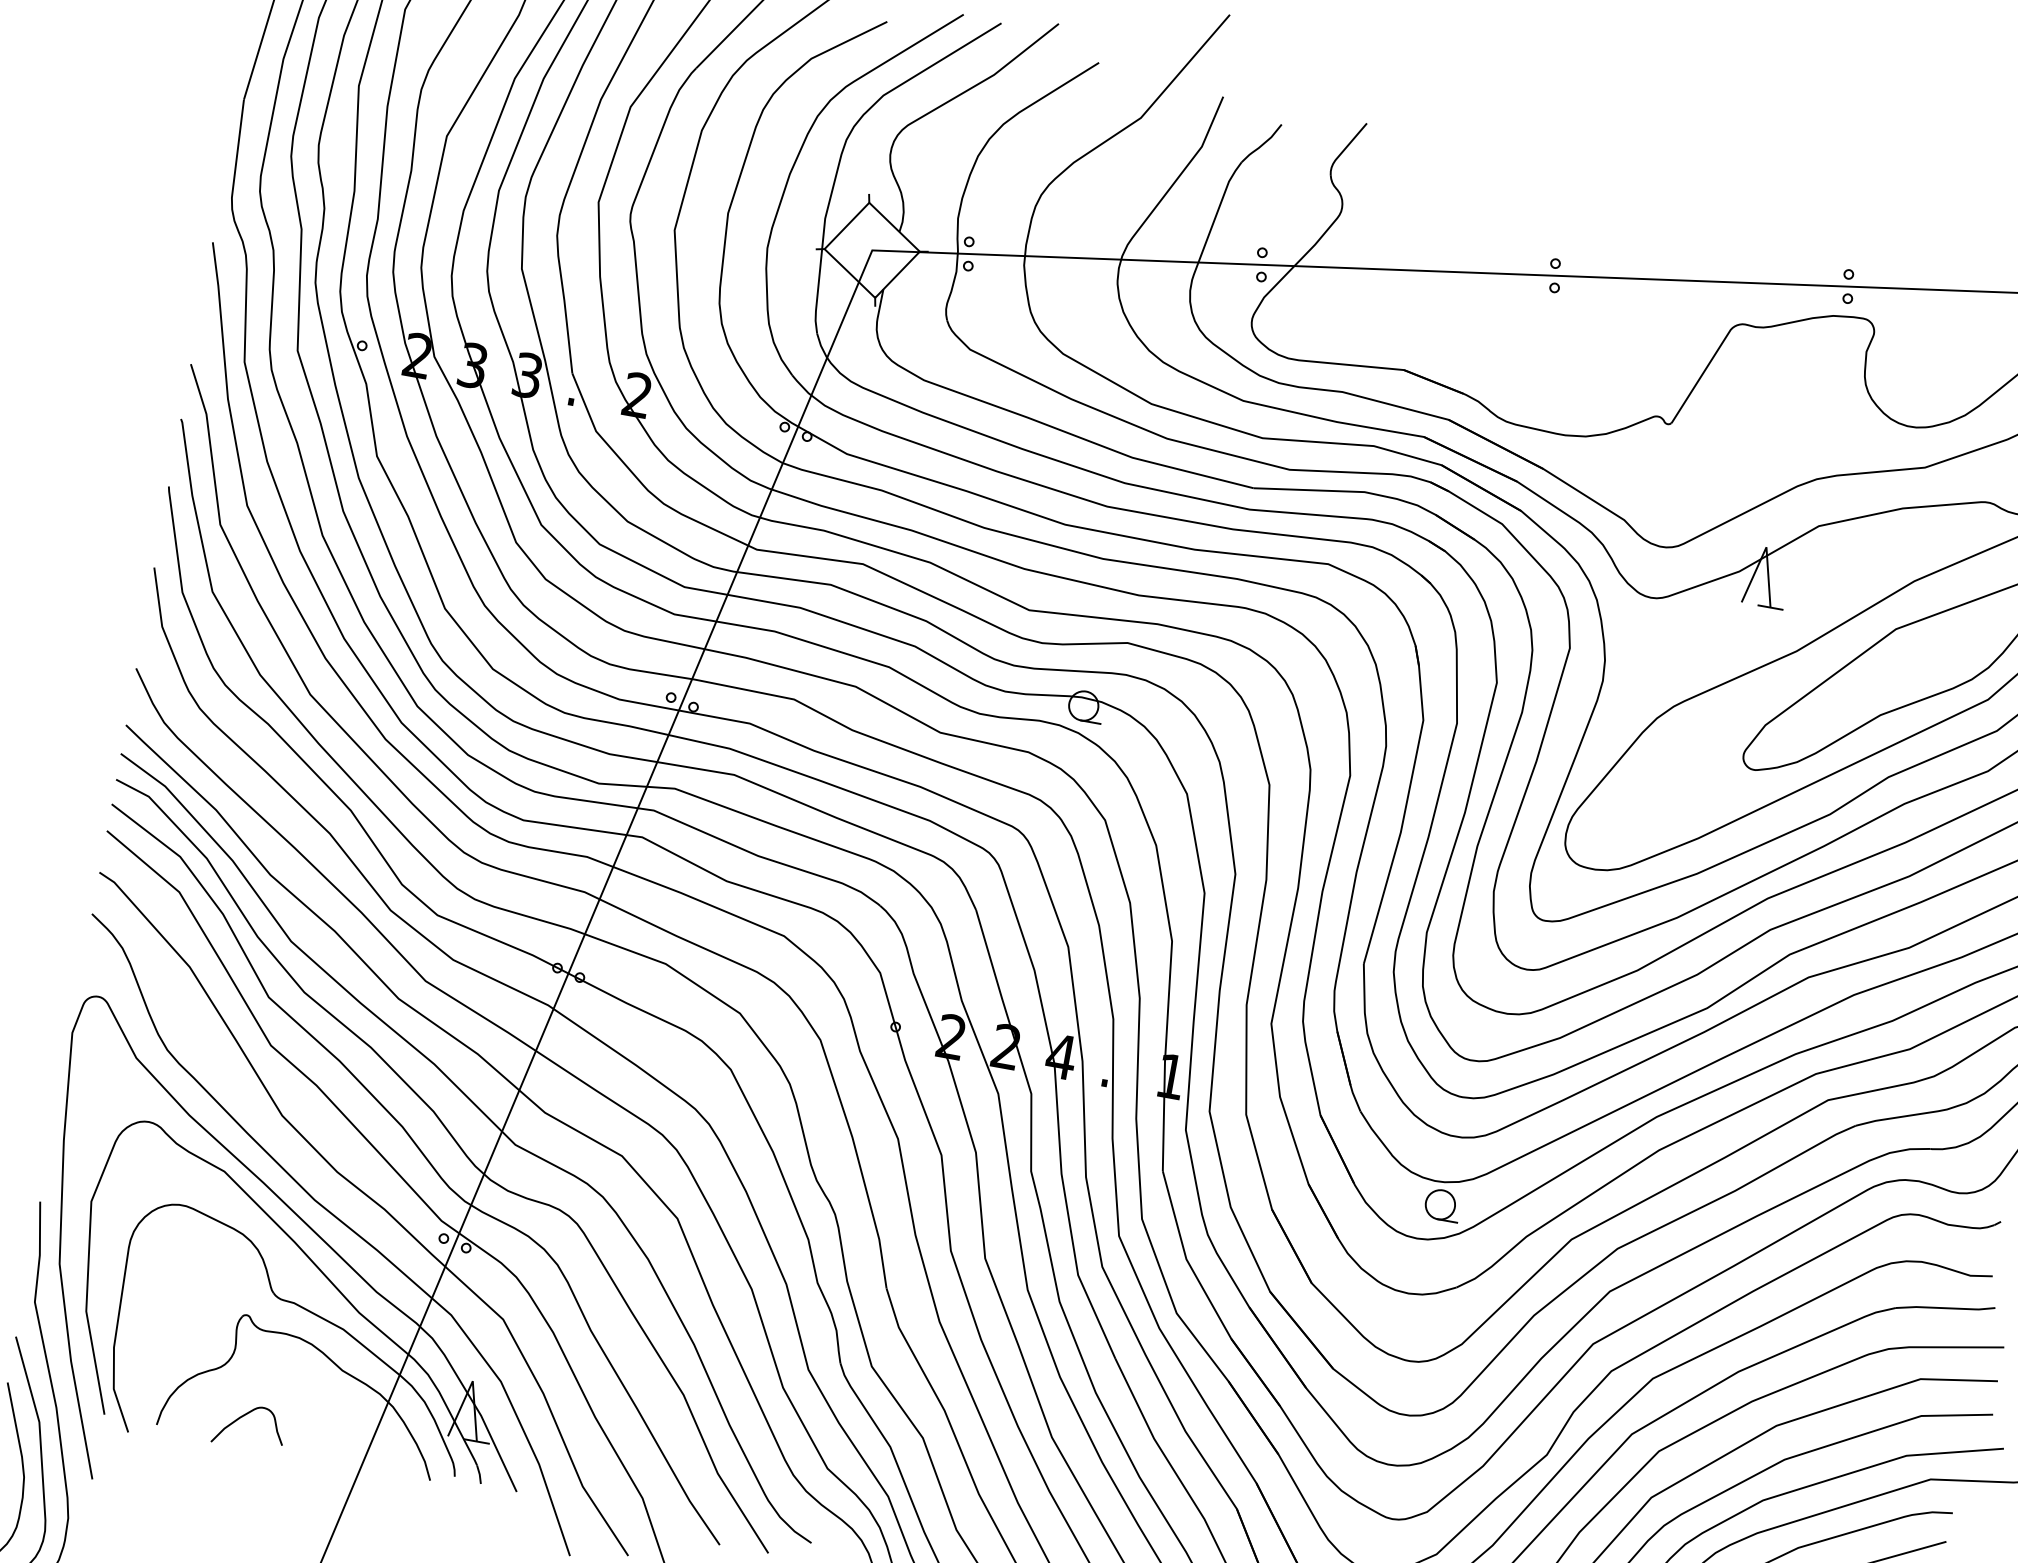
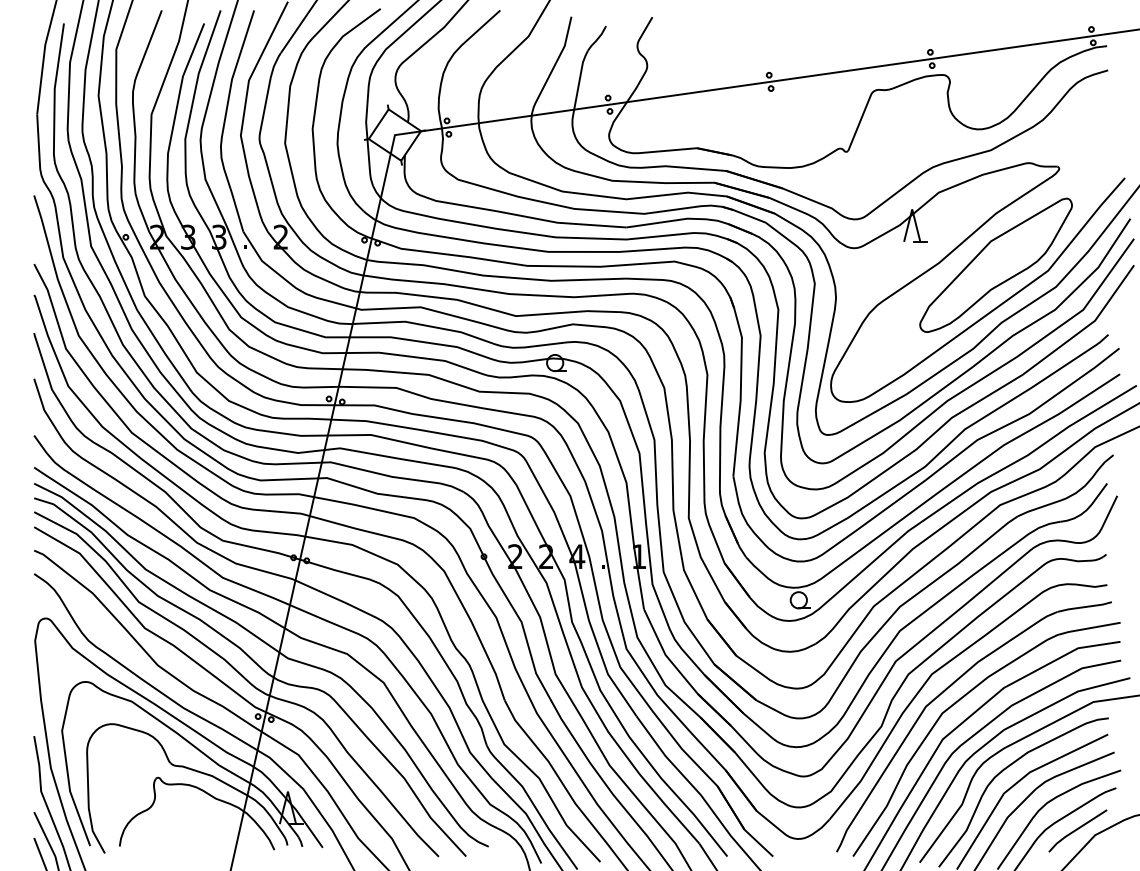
curve: (245, 1417) -> (167, 833), removed

